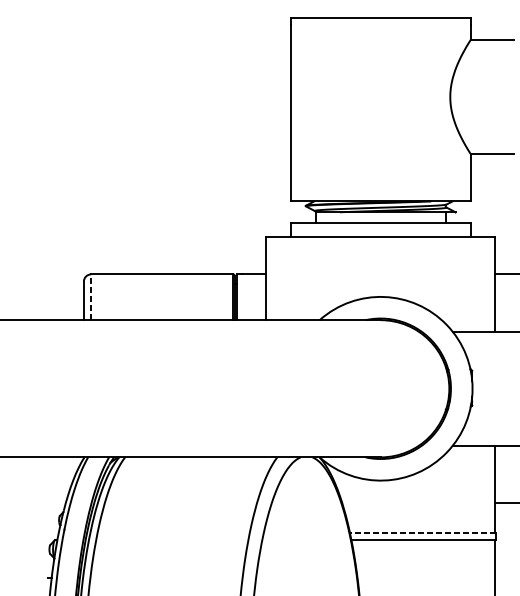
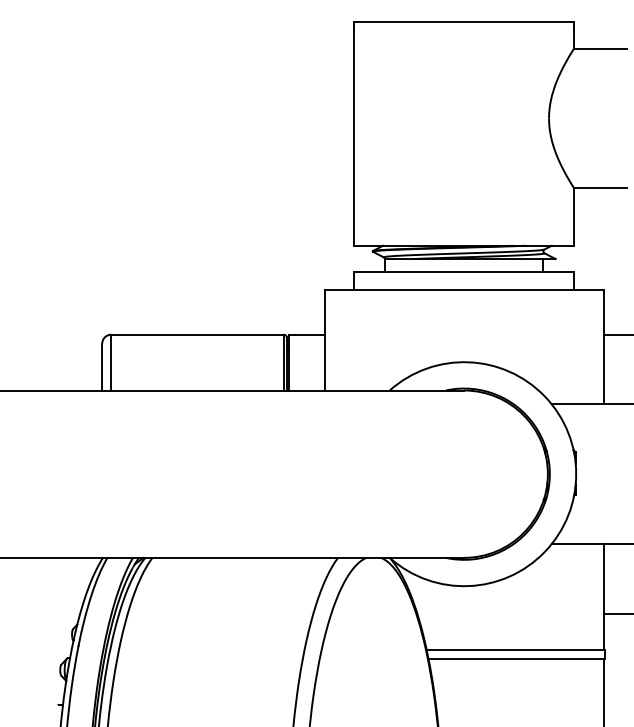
line: (91, 297) -> (111, 362), dashed -> solid
line: (422, 532) -> (515, 649), dashed -> solid

